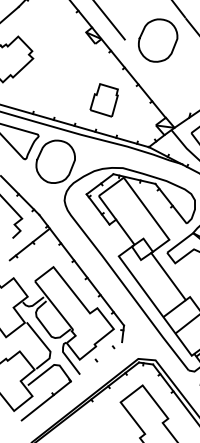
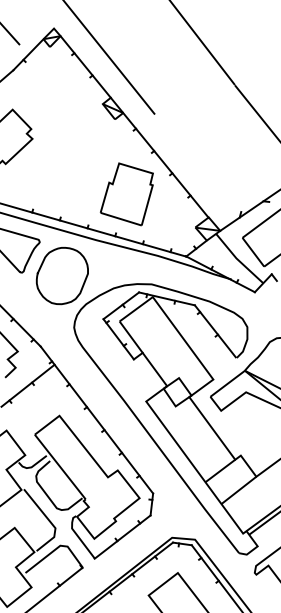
curve: (141, 36) -> (176, 109), removed
part: (103, 100) -> (126, 194), size x1.43
line: (100, 357) -> (122, 536), added

